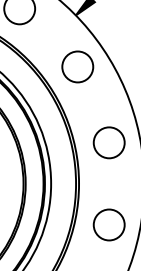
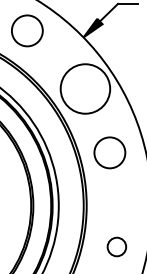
circle: (76, 66) -> (84, 88), size x1.6
circle: (108, 142) -> (109, 152), moved
circle: (108, 224) -> (116, 246), size x0.6

